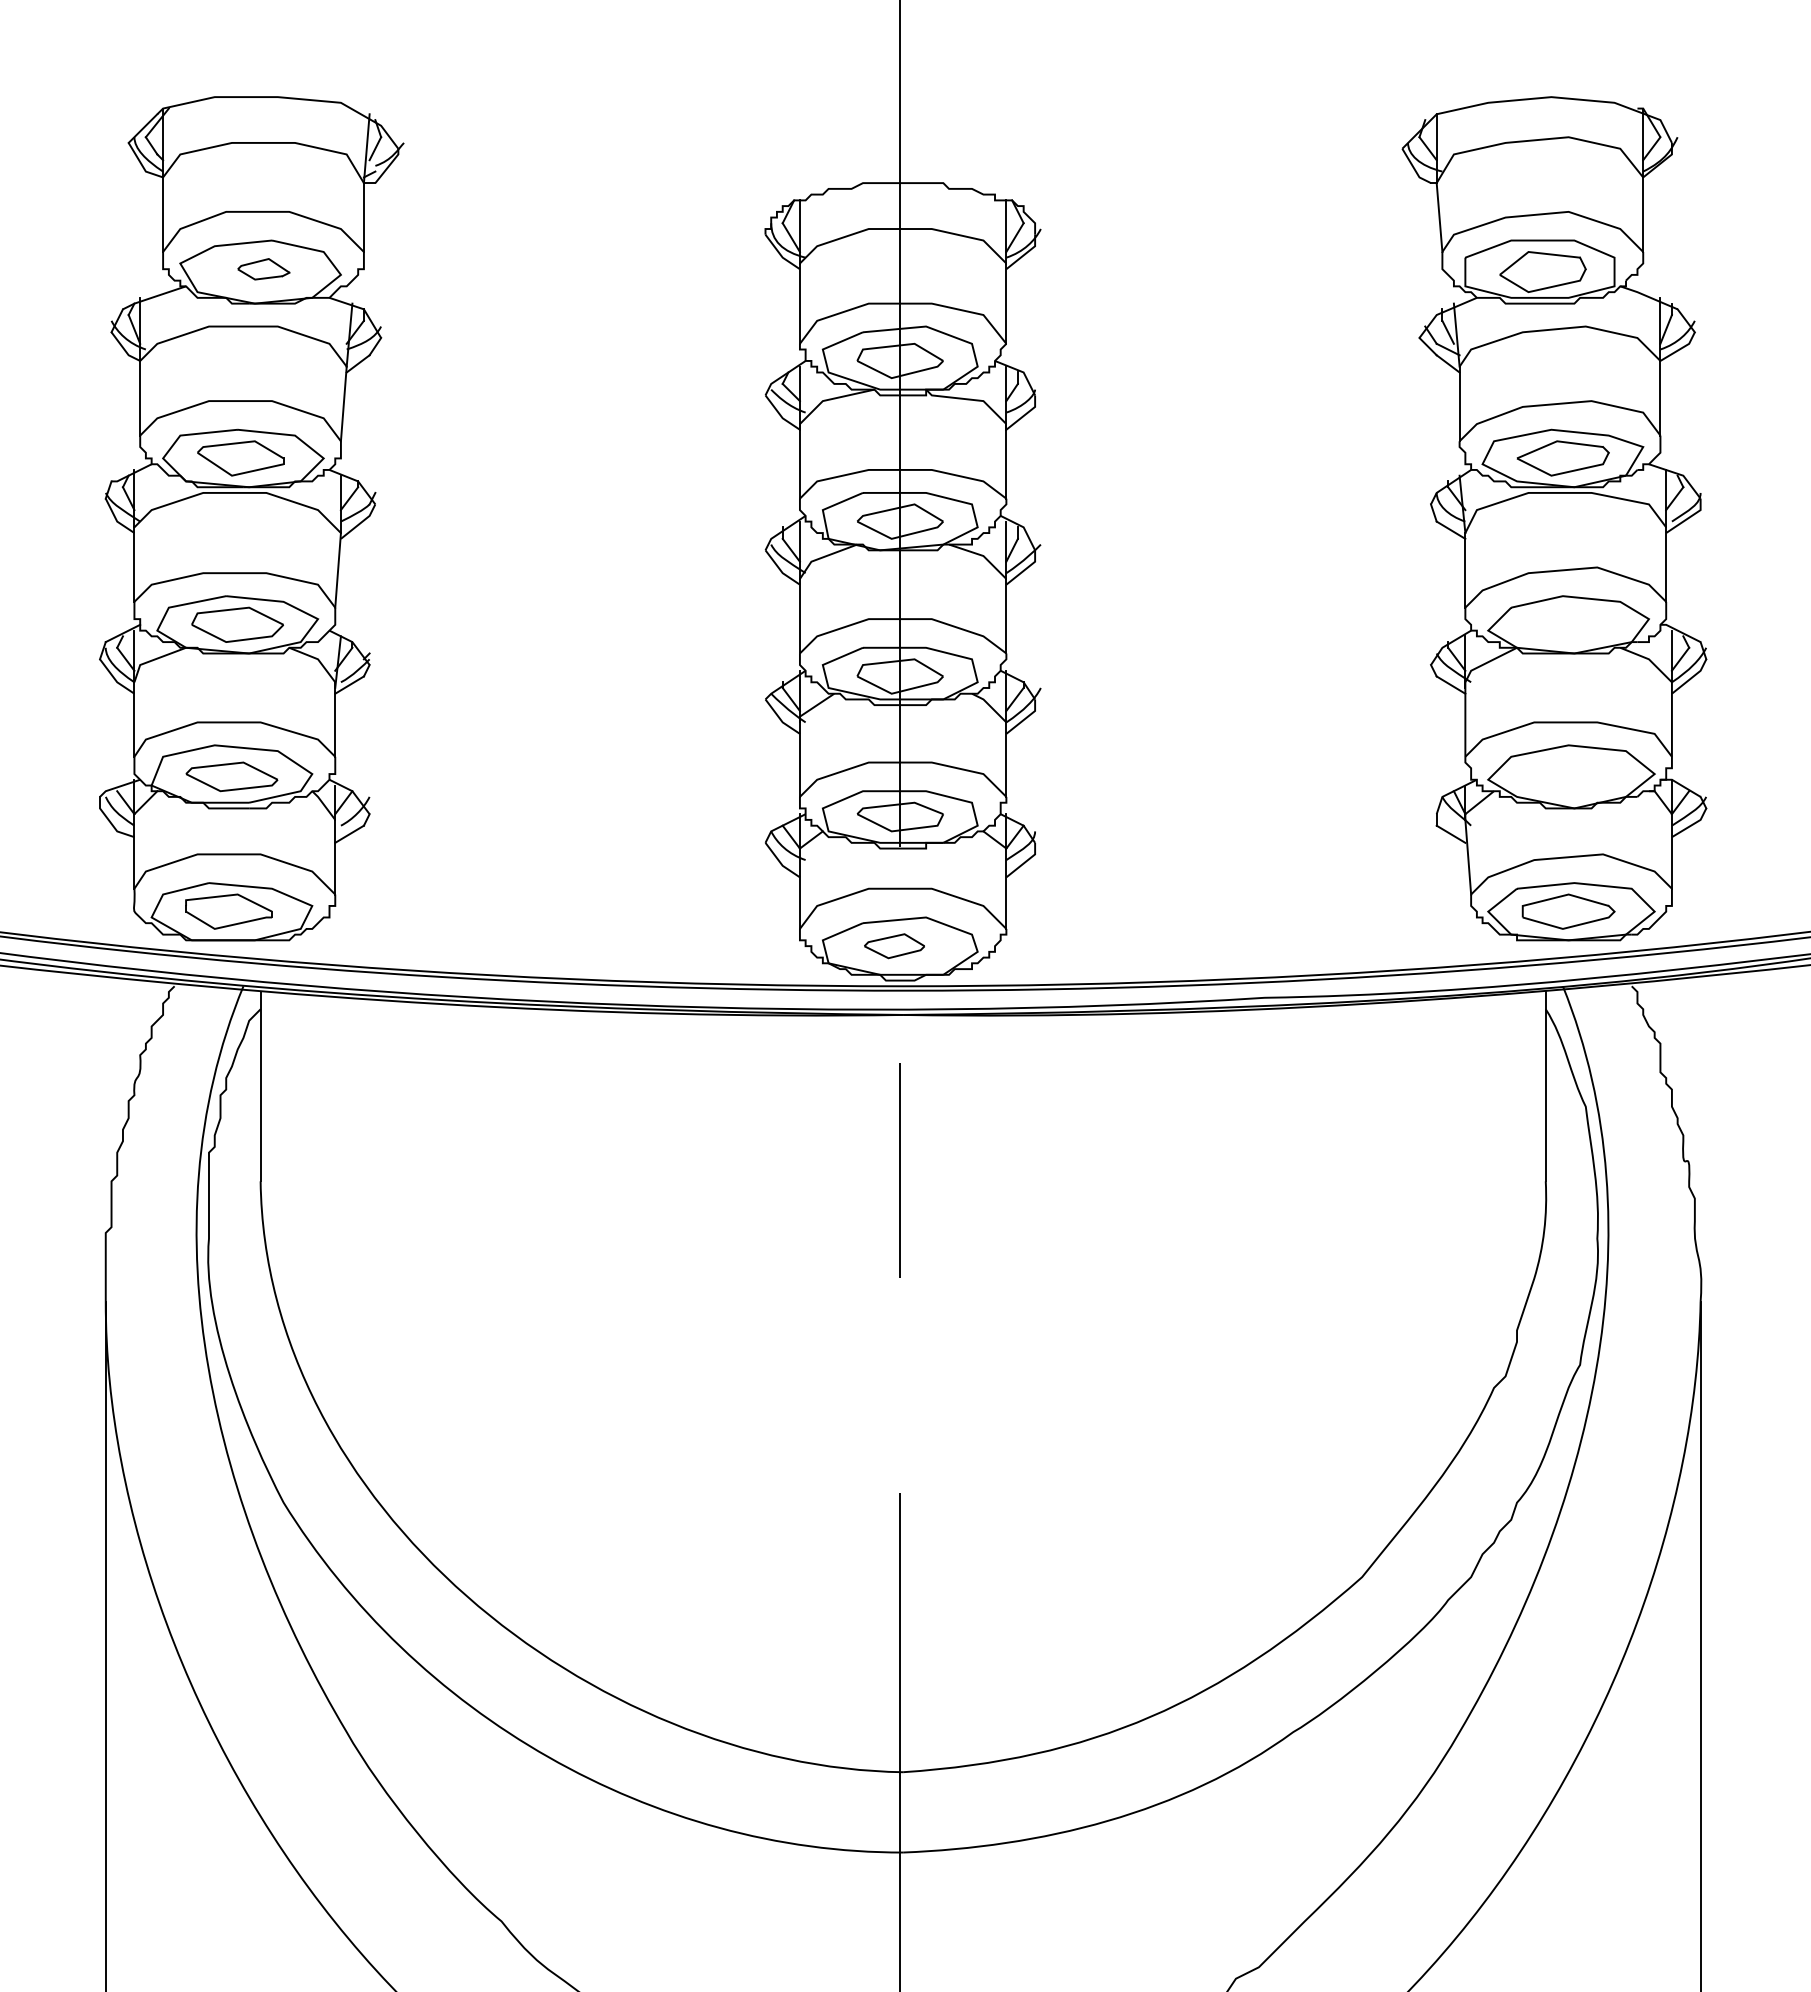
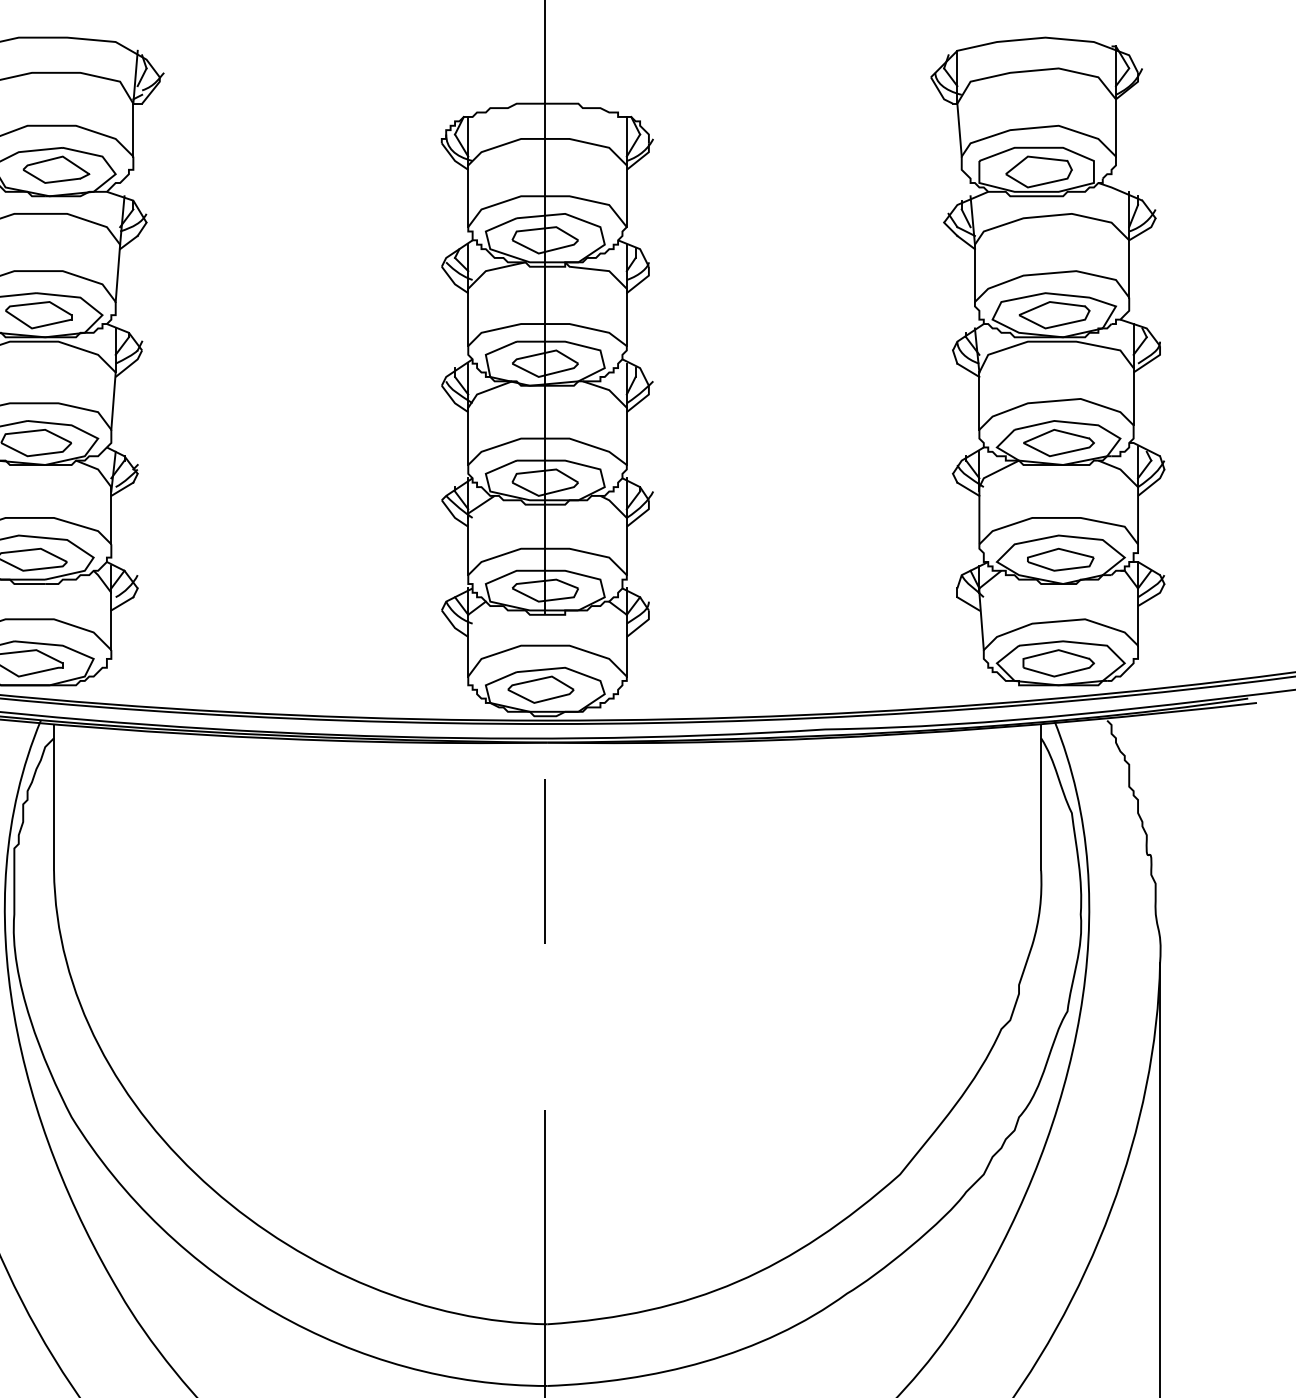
part: (263, 269) -> (56, 170), size x1.67
part: (1568, 624) -> (1058, 442), added
part: (1571, 776) -> (1060, 559), added
part: (894, 946) -> (540, 690), size x1.43

